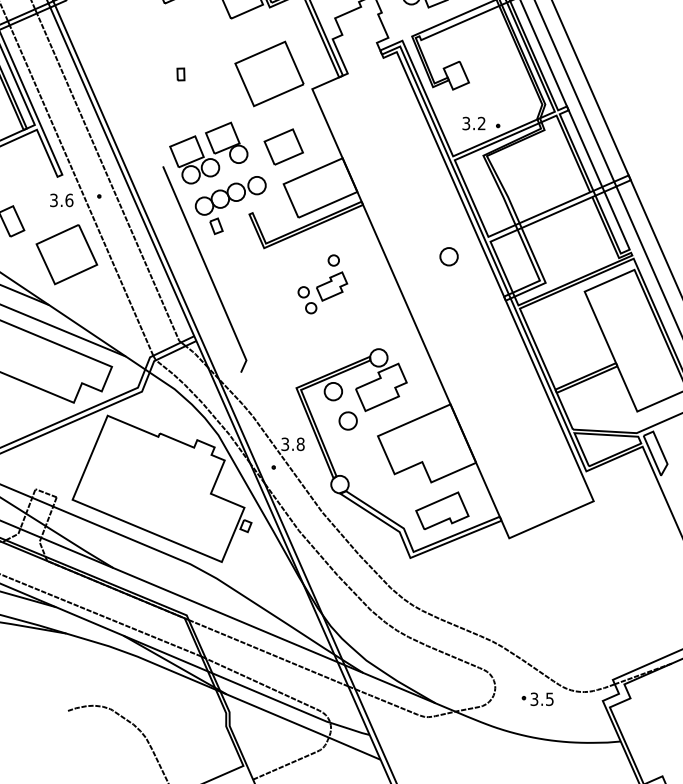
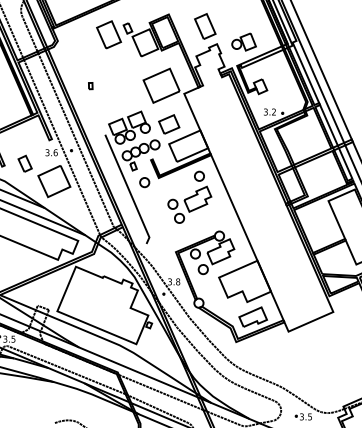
part: (180, 75) -> (90, 86), moved
part: (448, 256) -> (144, 182), moved
part: (322, 283) -> (189, 196), size x1.67

